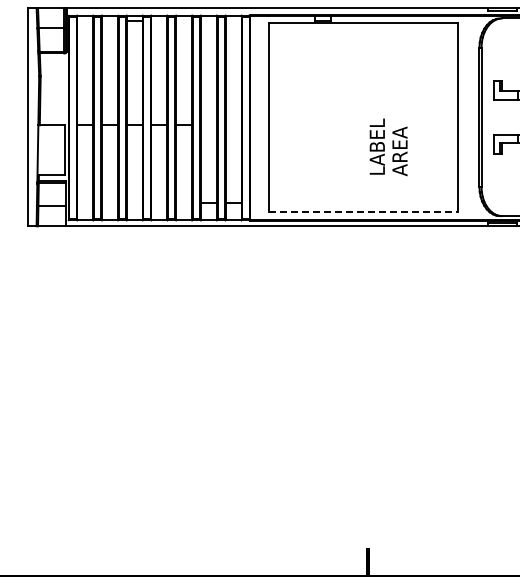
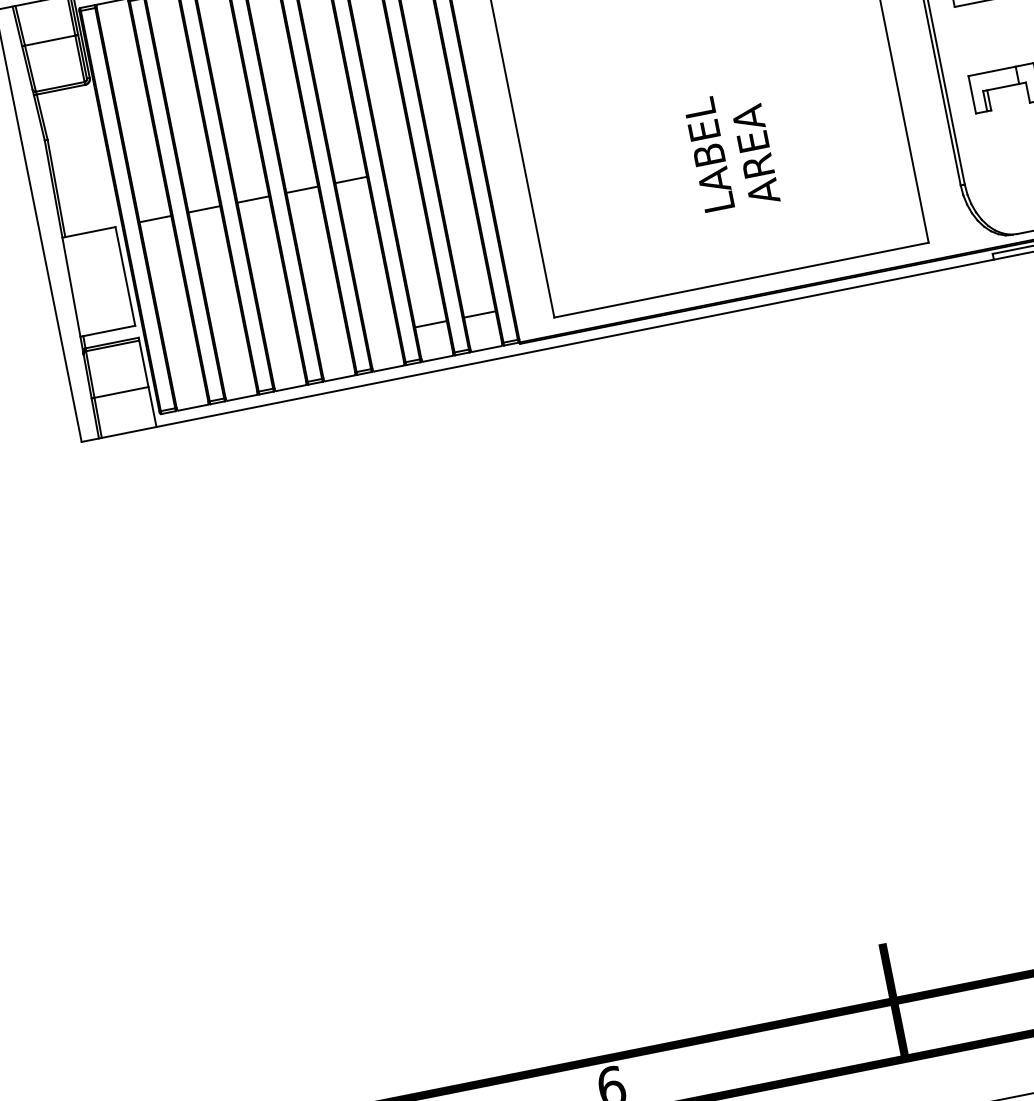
text: (388, 147) -> (731, 151), moved
line: (364, 211) -> (742, 279), dashed -> solid

